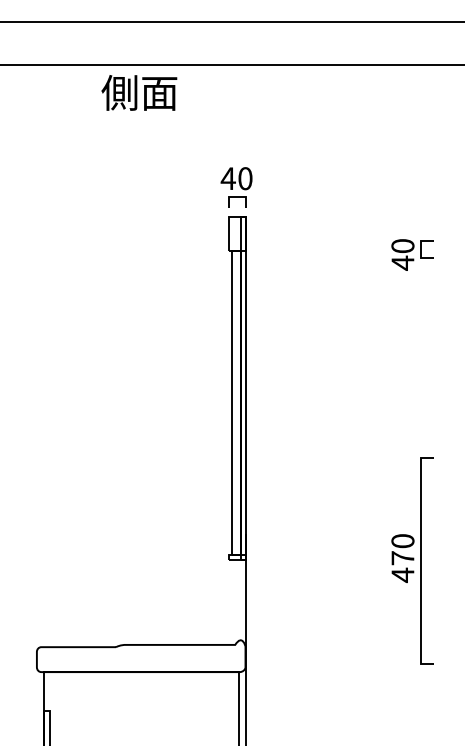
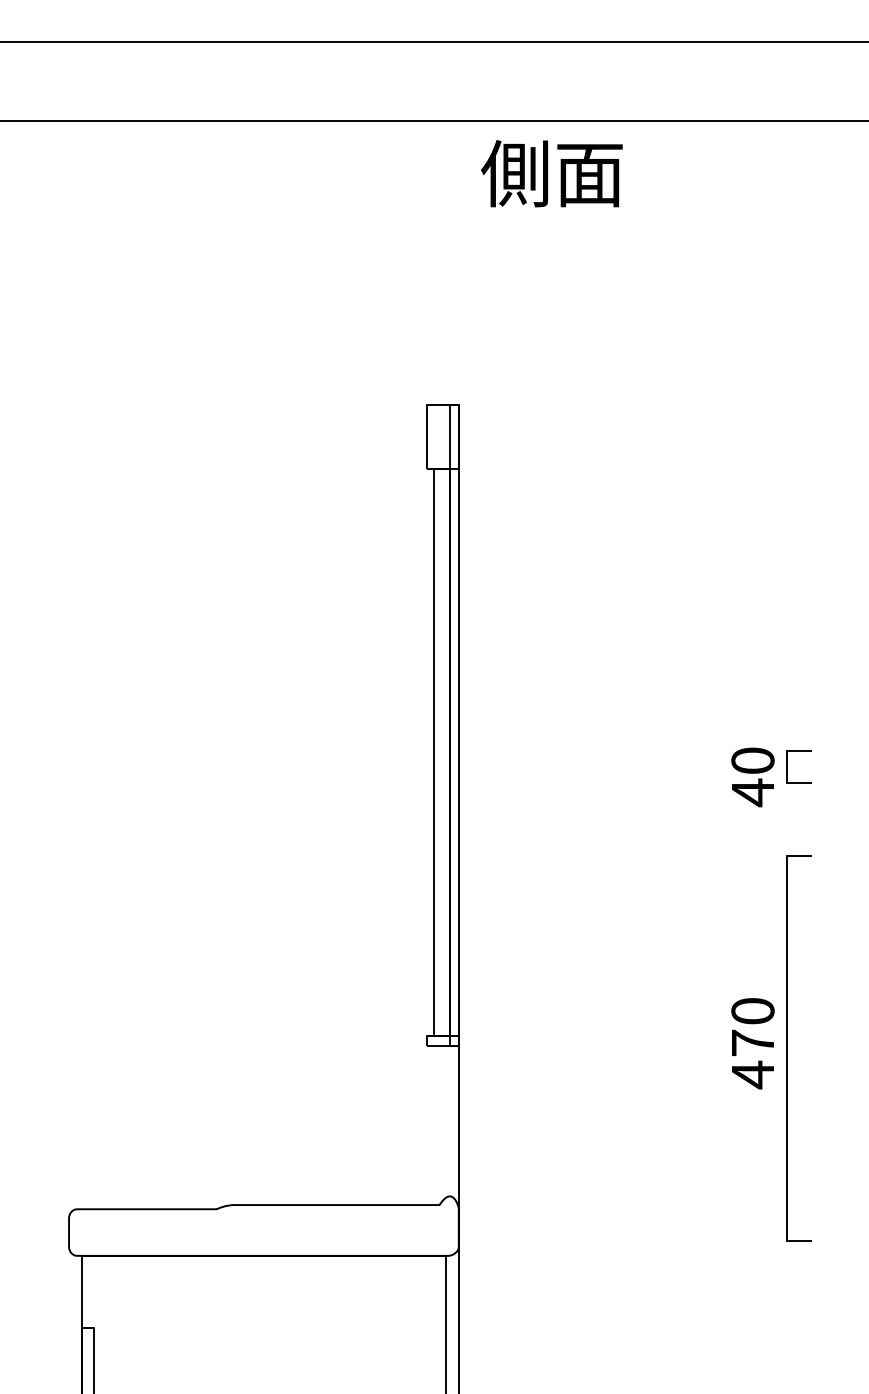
text: (139, 92) -> (552, 172), moved
part: (236, 187) -> (441, 350), removed
part: (412, 254) -> (770, 776), moved

